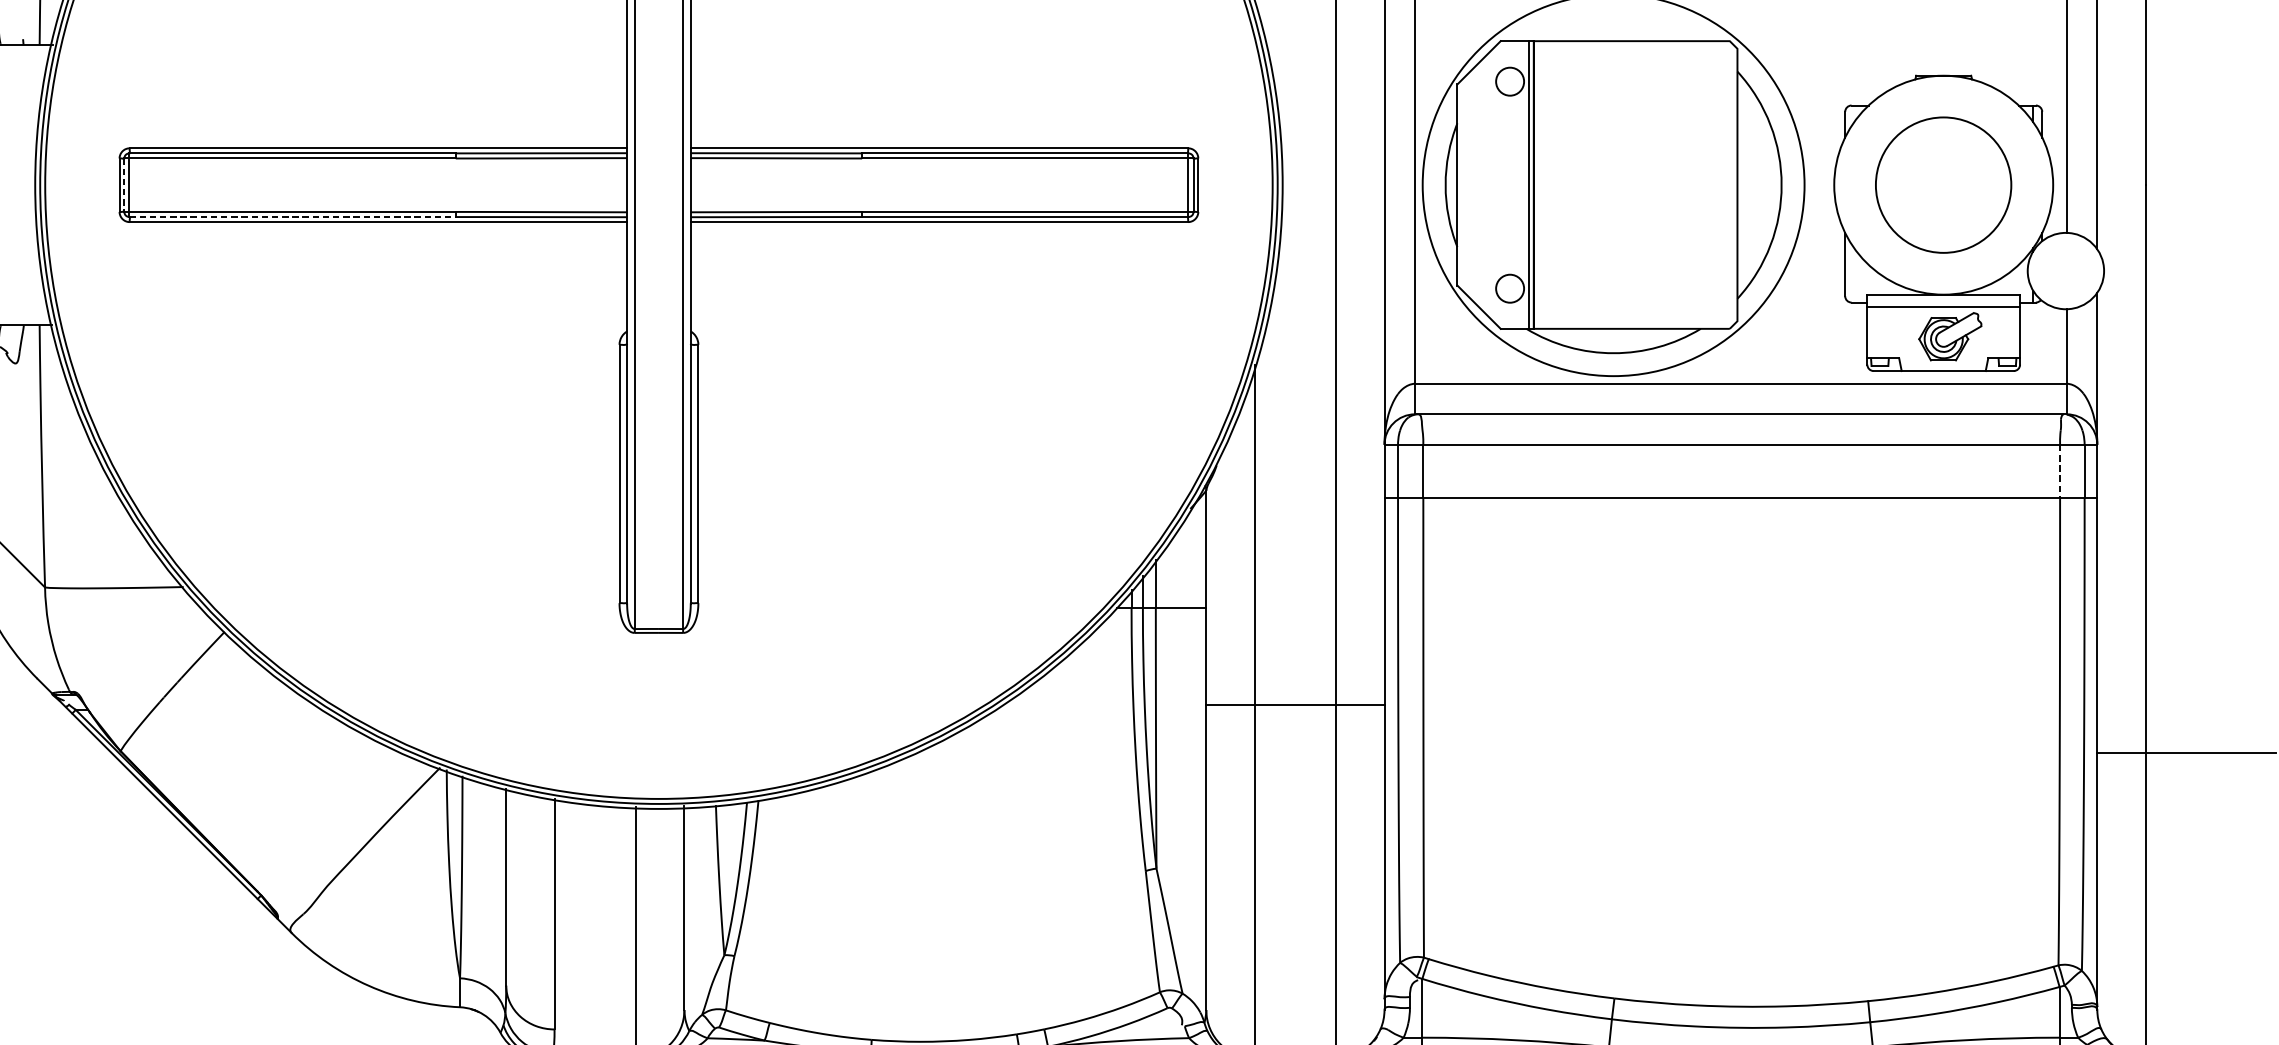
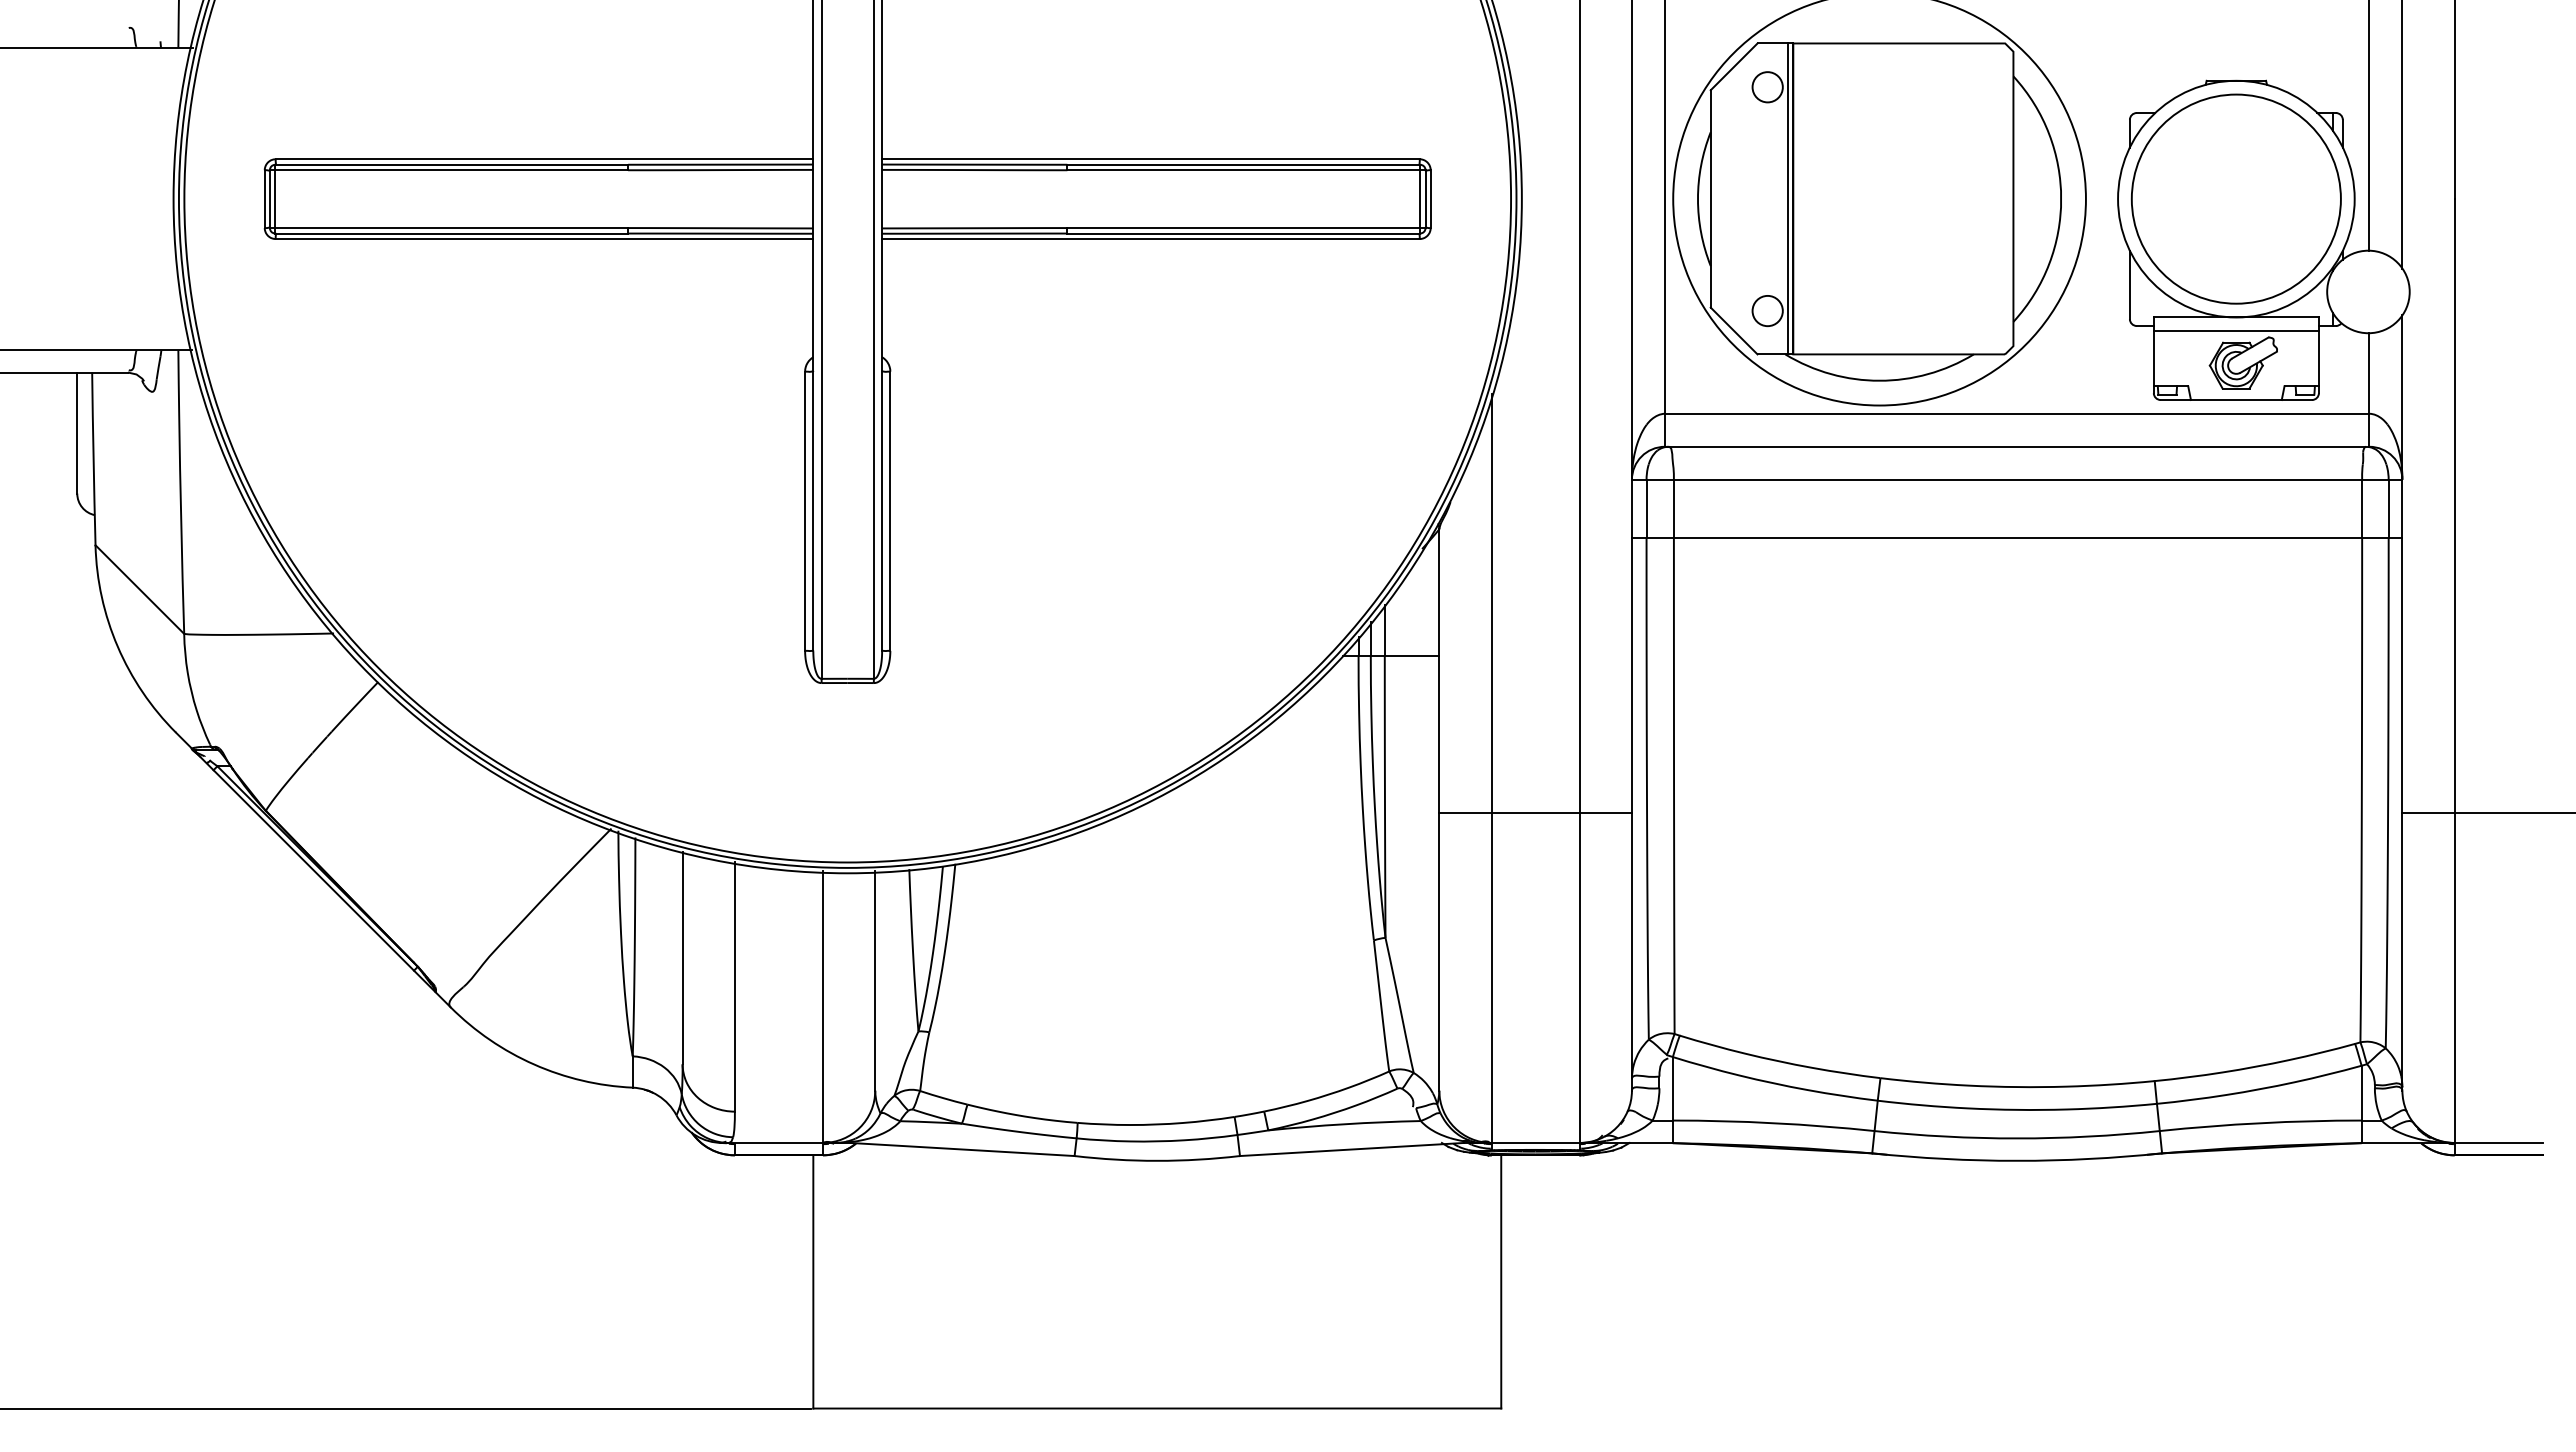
circle: (1942, 184) -> (2235, 198), size x1.43
line: (123, 185) -> (269, 199), dashed -> solid
line: (293, 216) -> (452, 233), dashed -> solid
line: (2060, 471) -> (2362, 508), dashed -> solid
line: (1295, 704) -> (1535, 812), moved

